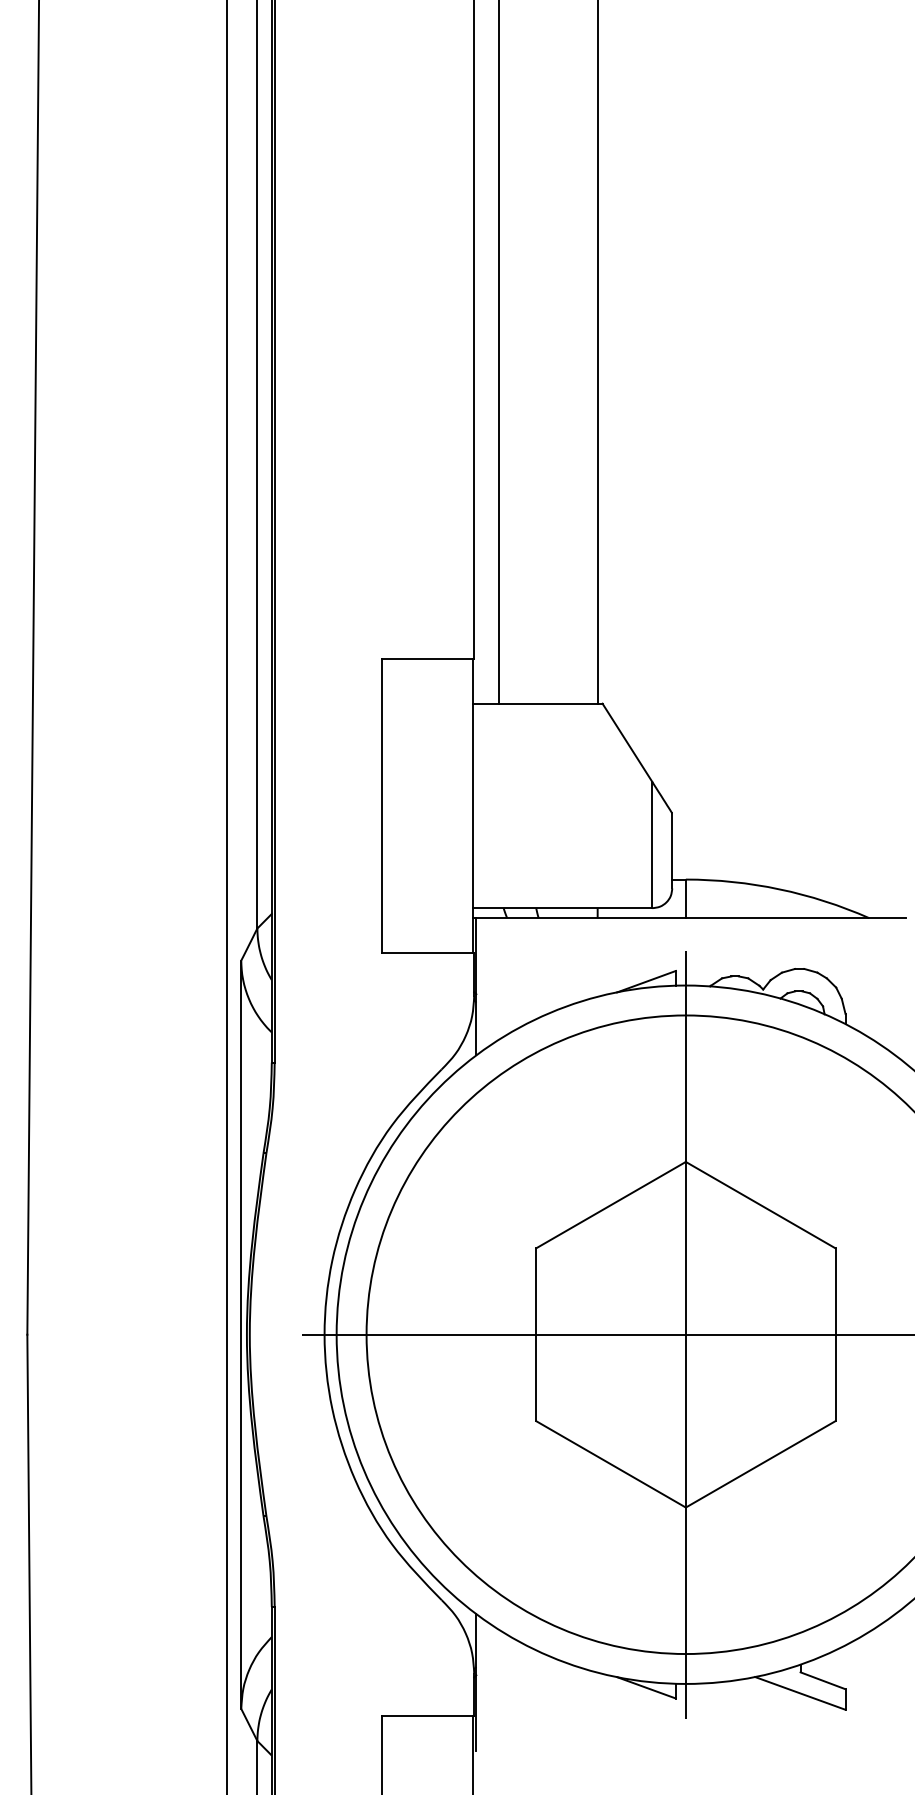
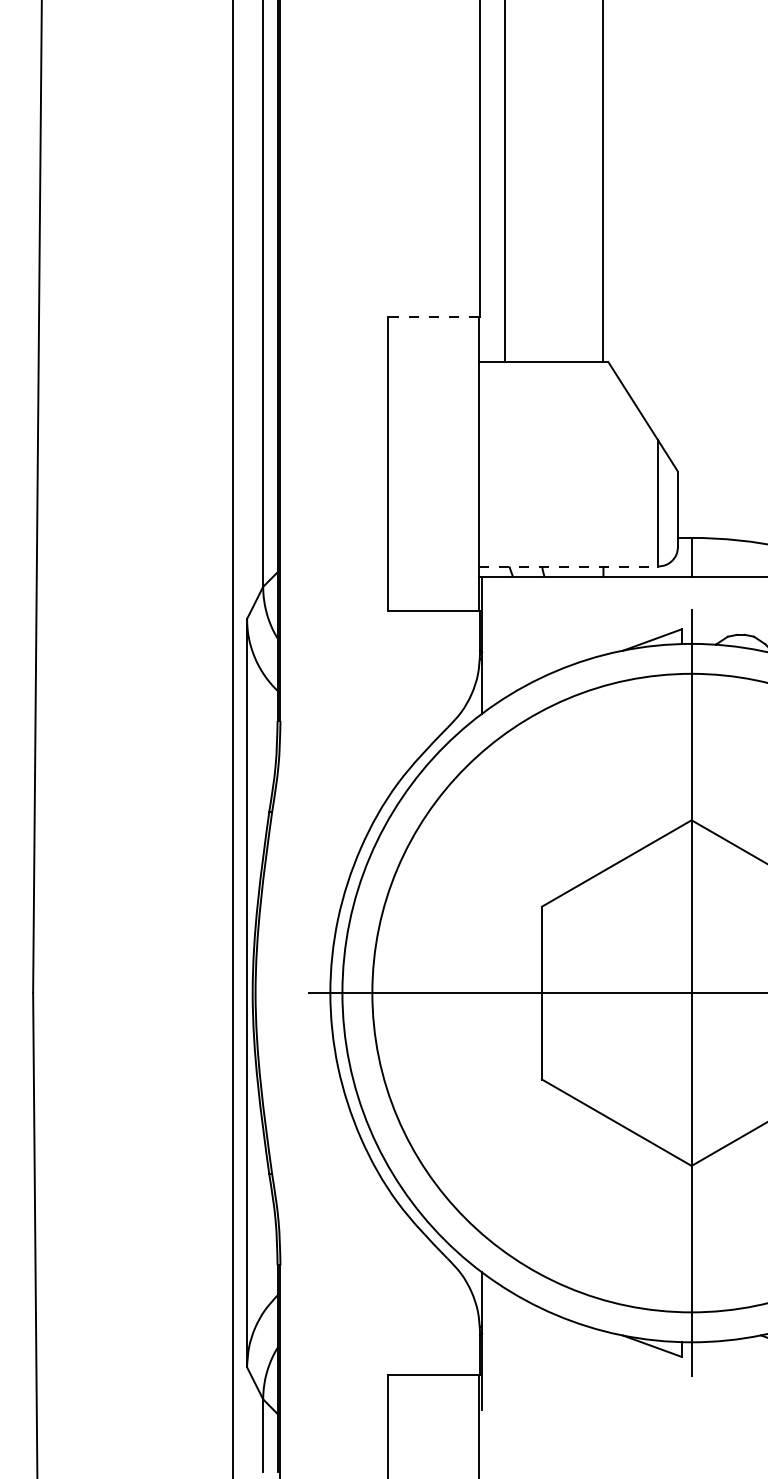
line: (427, 658) -> (433, 316), solid -> dashed
line: (562, 908) -> (568, 566), solid -> dashed

